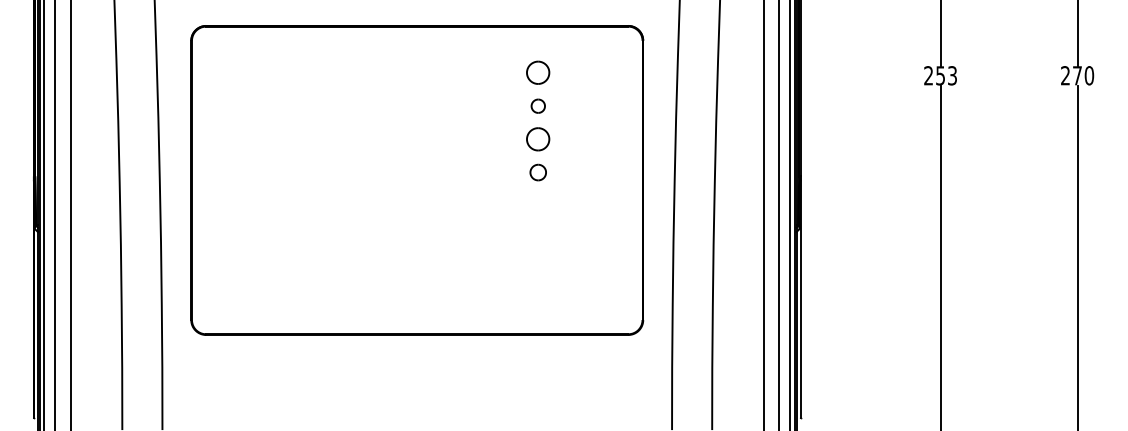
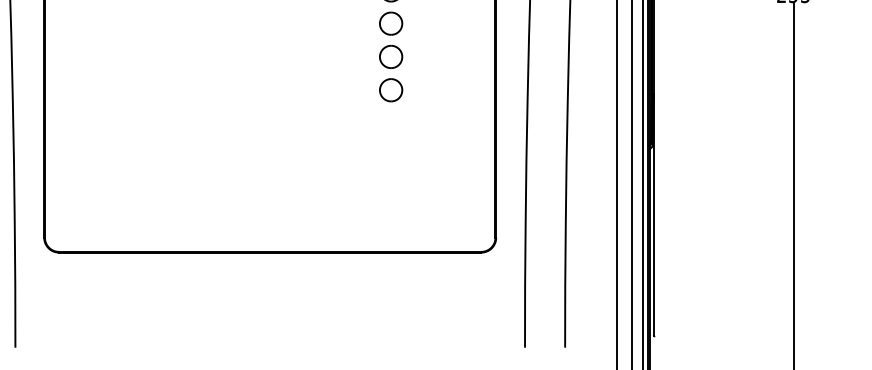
part: (538, 106) -> (391, 24), size x1.67
part: (538, 172) -> (391, 90), size x1.43

